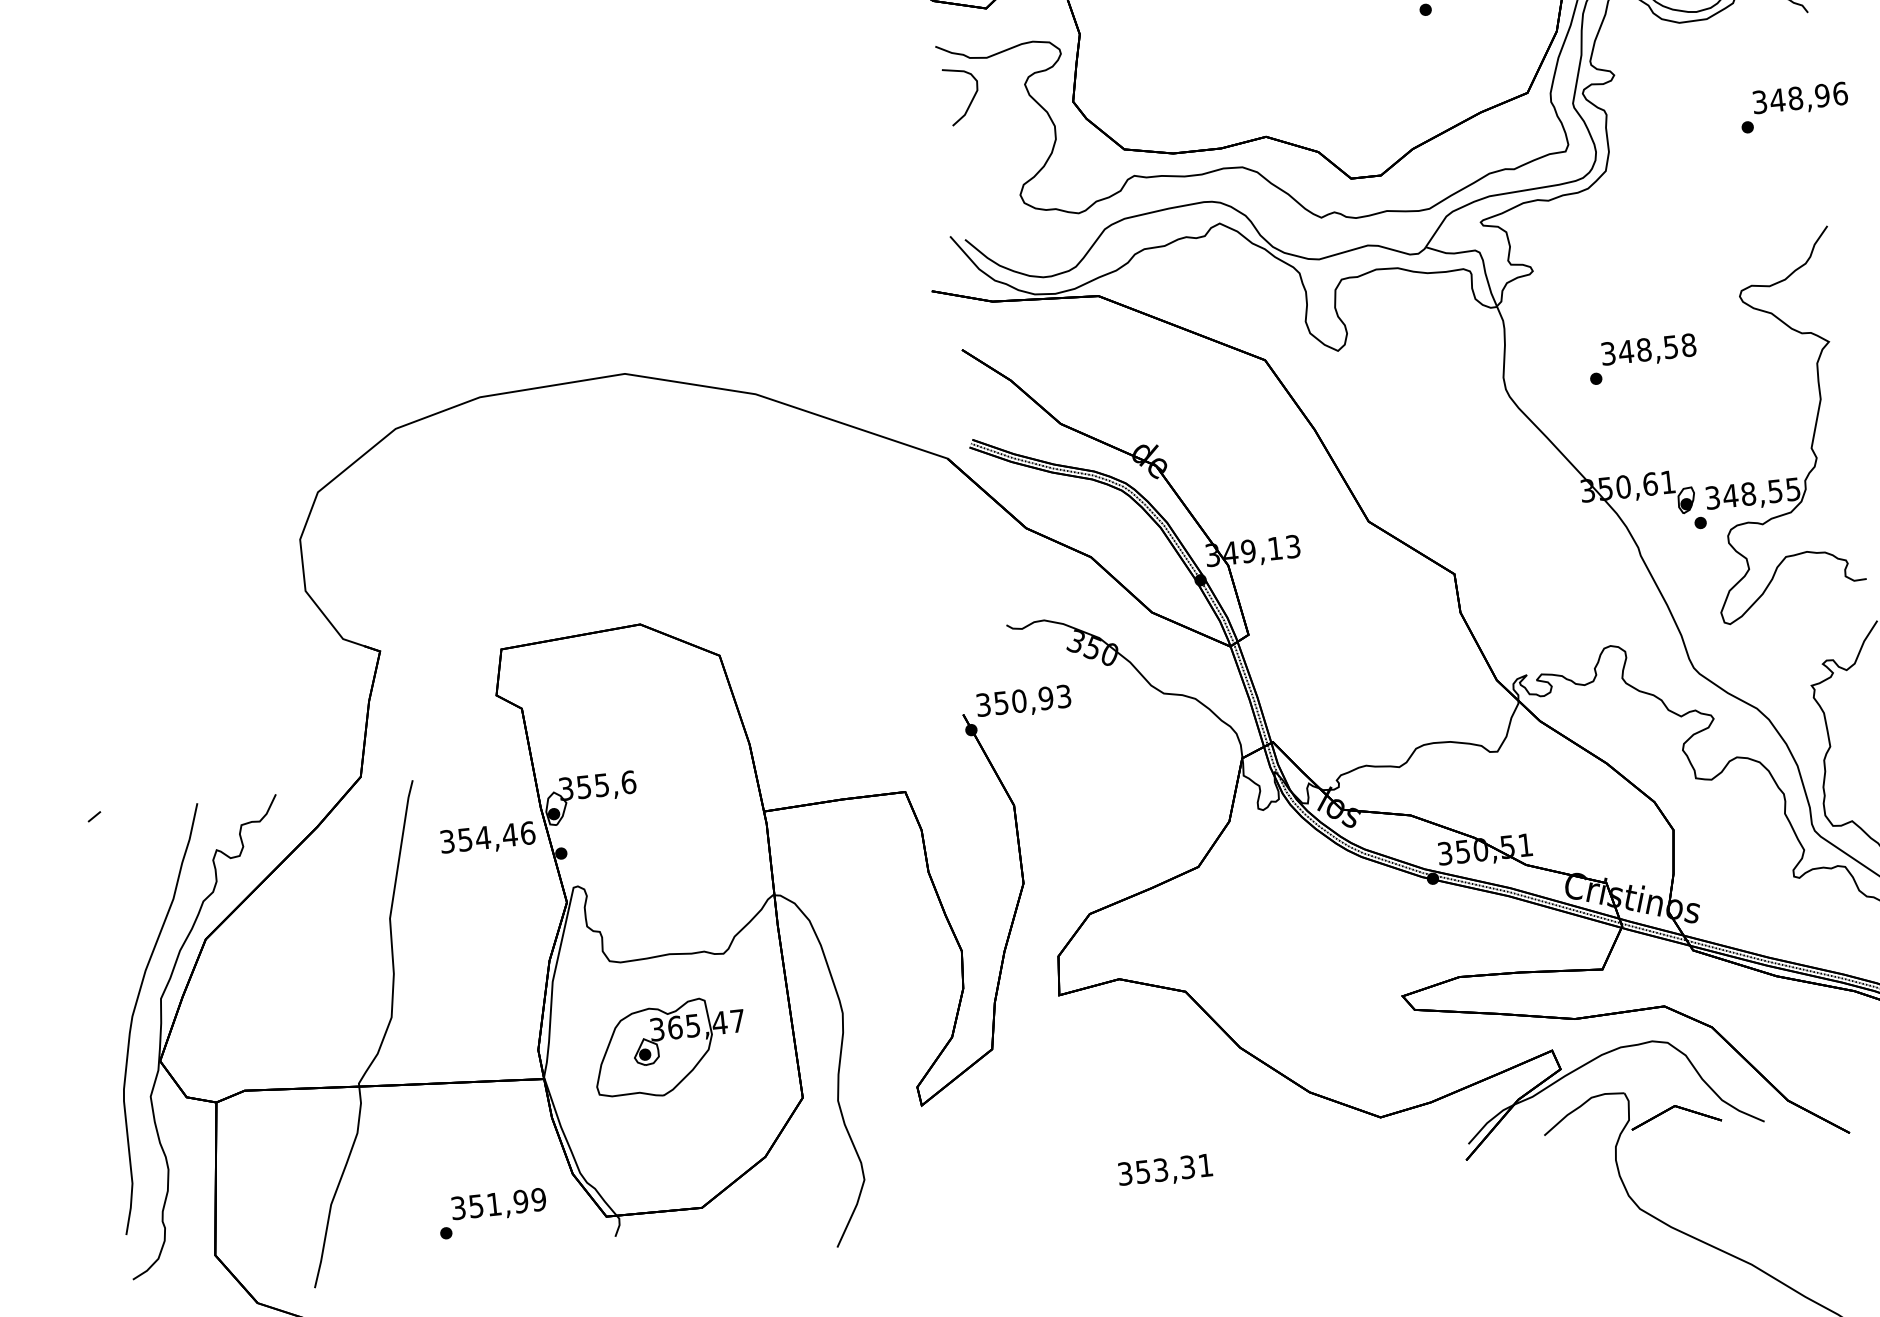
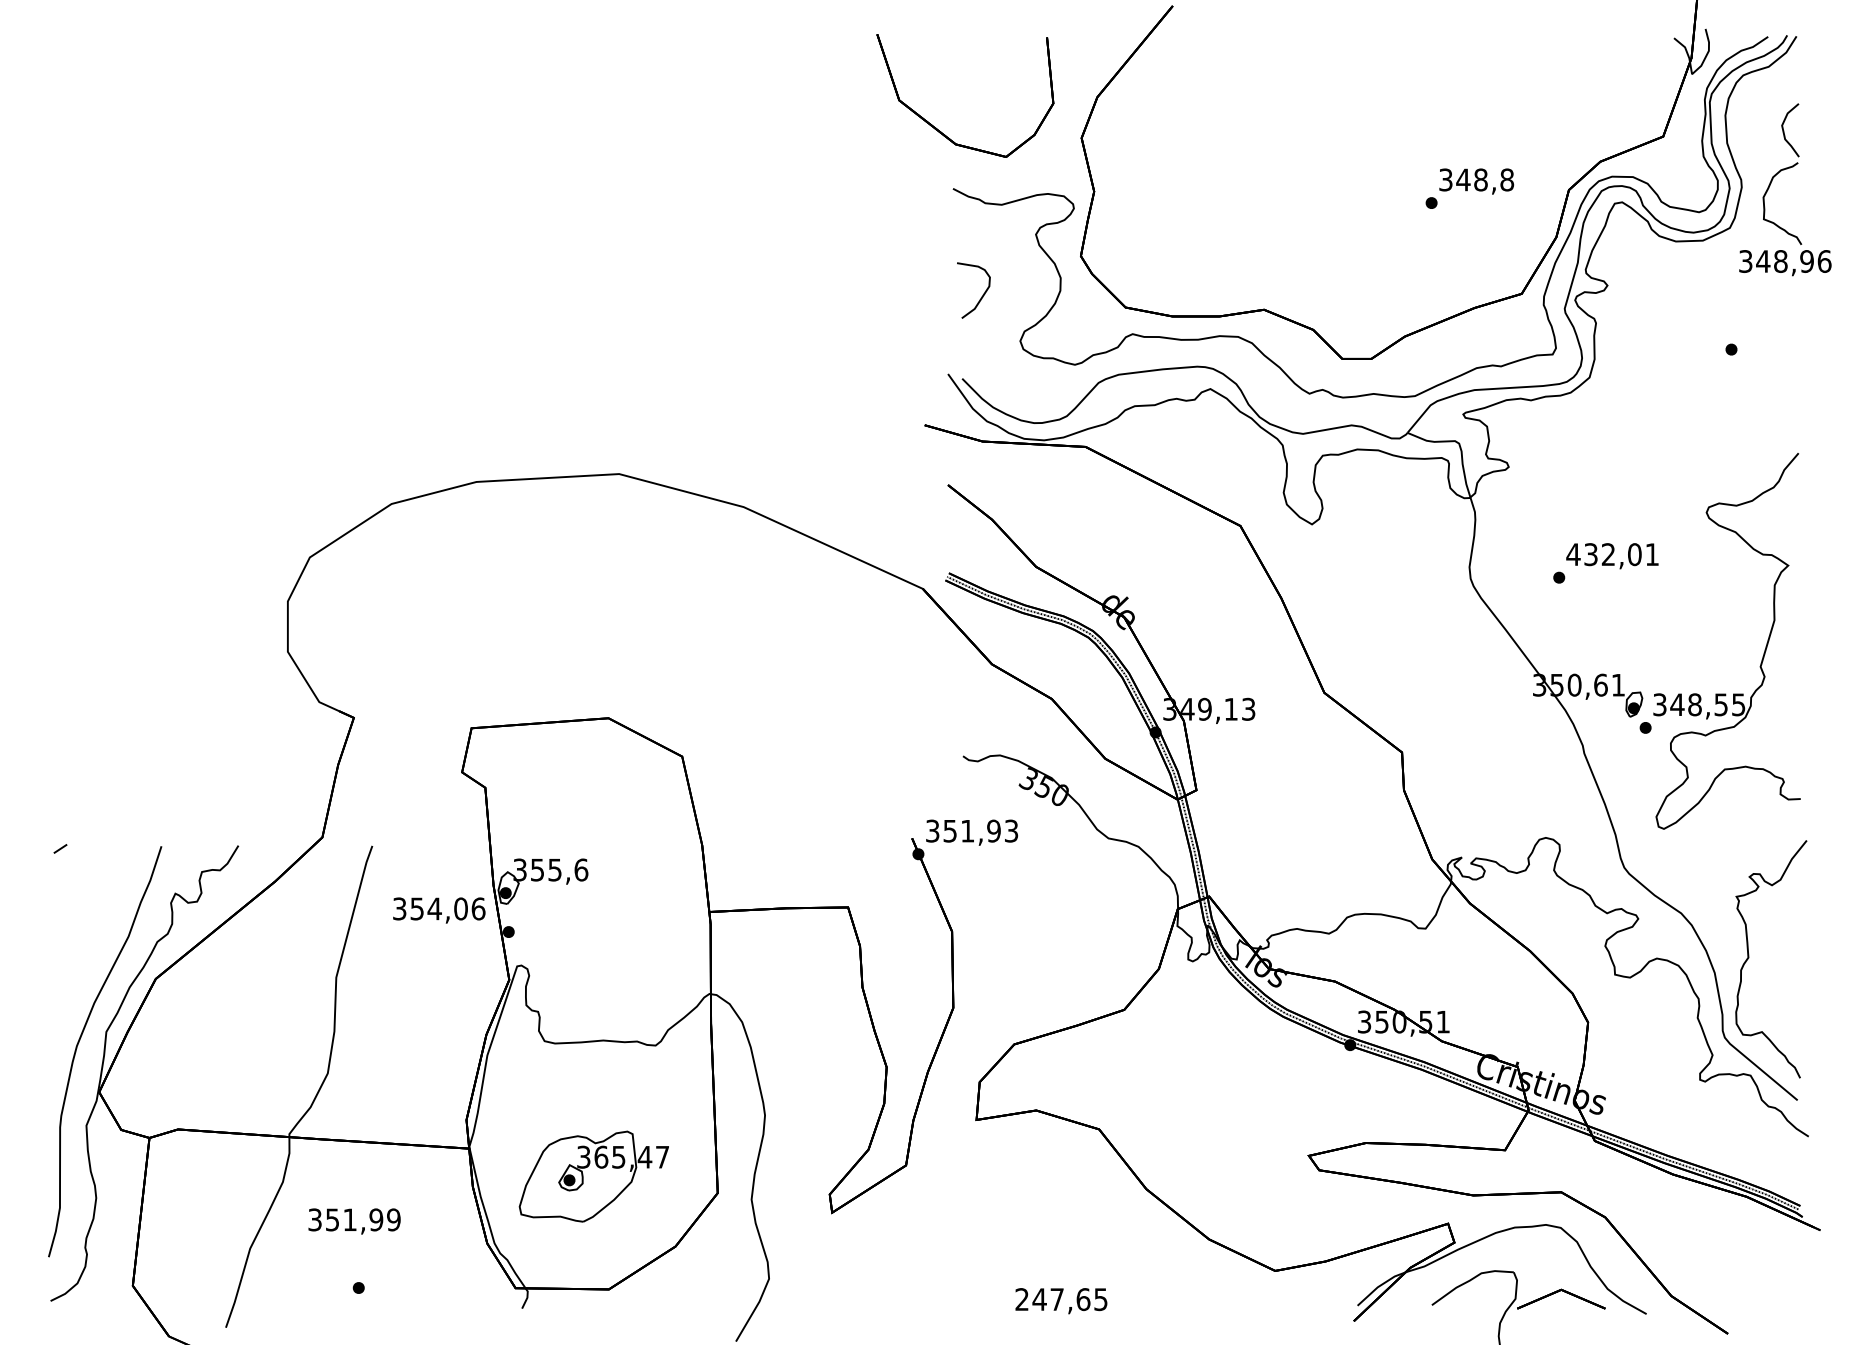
text: (1800, 99) -> (1785, 263), moved
curve: (970, 101) -> (981, 296), moved
text: (1648, 349) -> (1612, 554), 348,58 -> 432,01
text: (1018, 700) -> (967, 830), 350,93 -> 351,93
text: (509, 834) -> (460, 908), 354,46 -> 354,06
part: (669, 1048) -> (593, 1176), moved
text: (1165, 1169) -> (1061, 1299), 353,31 -> 247,65
text: (498, 1205) -> (354, 1221), moved

